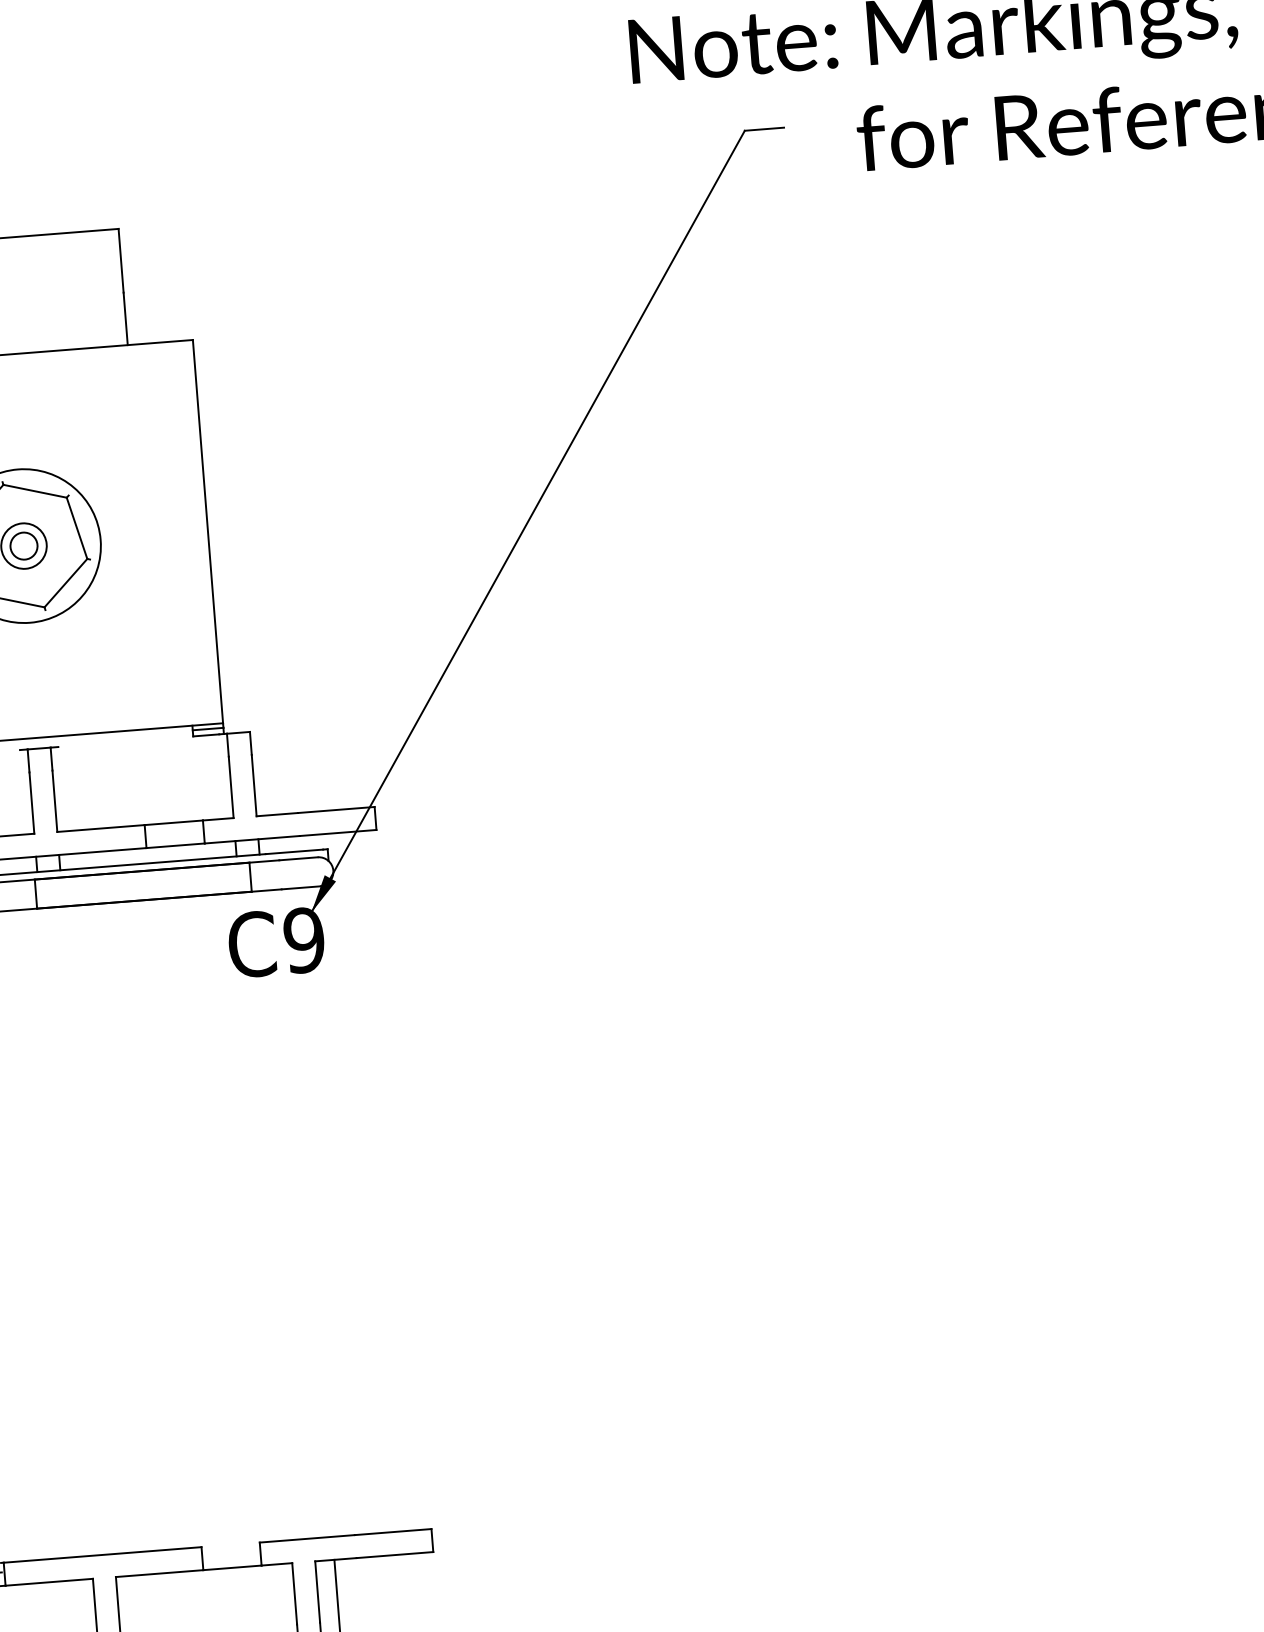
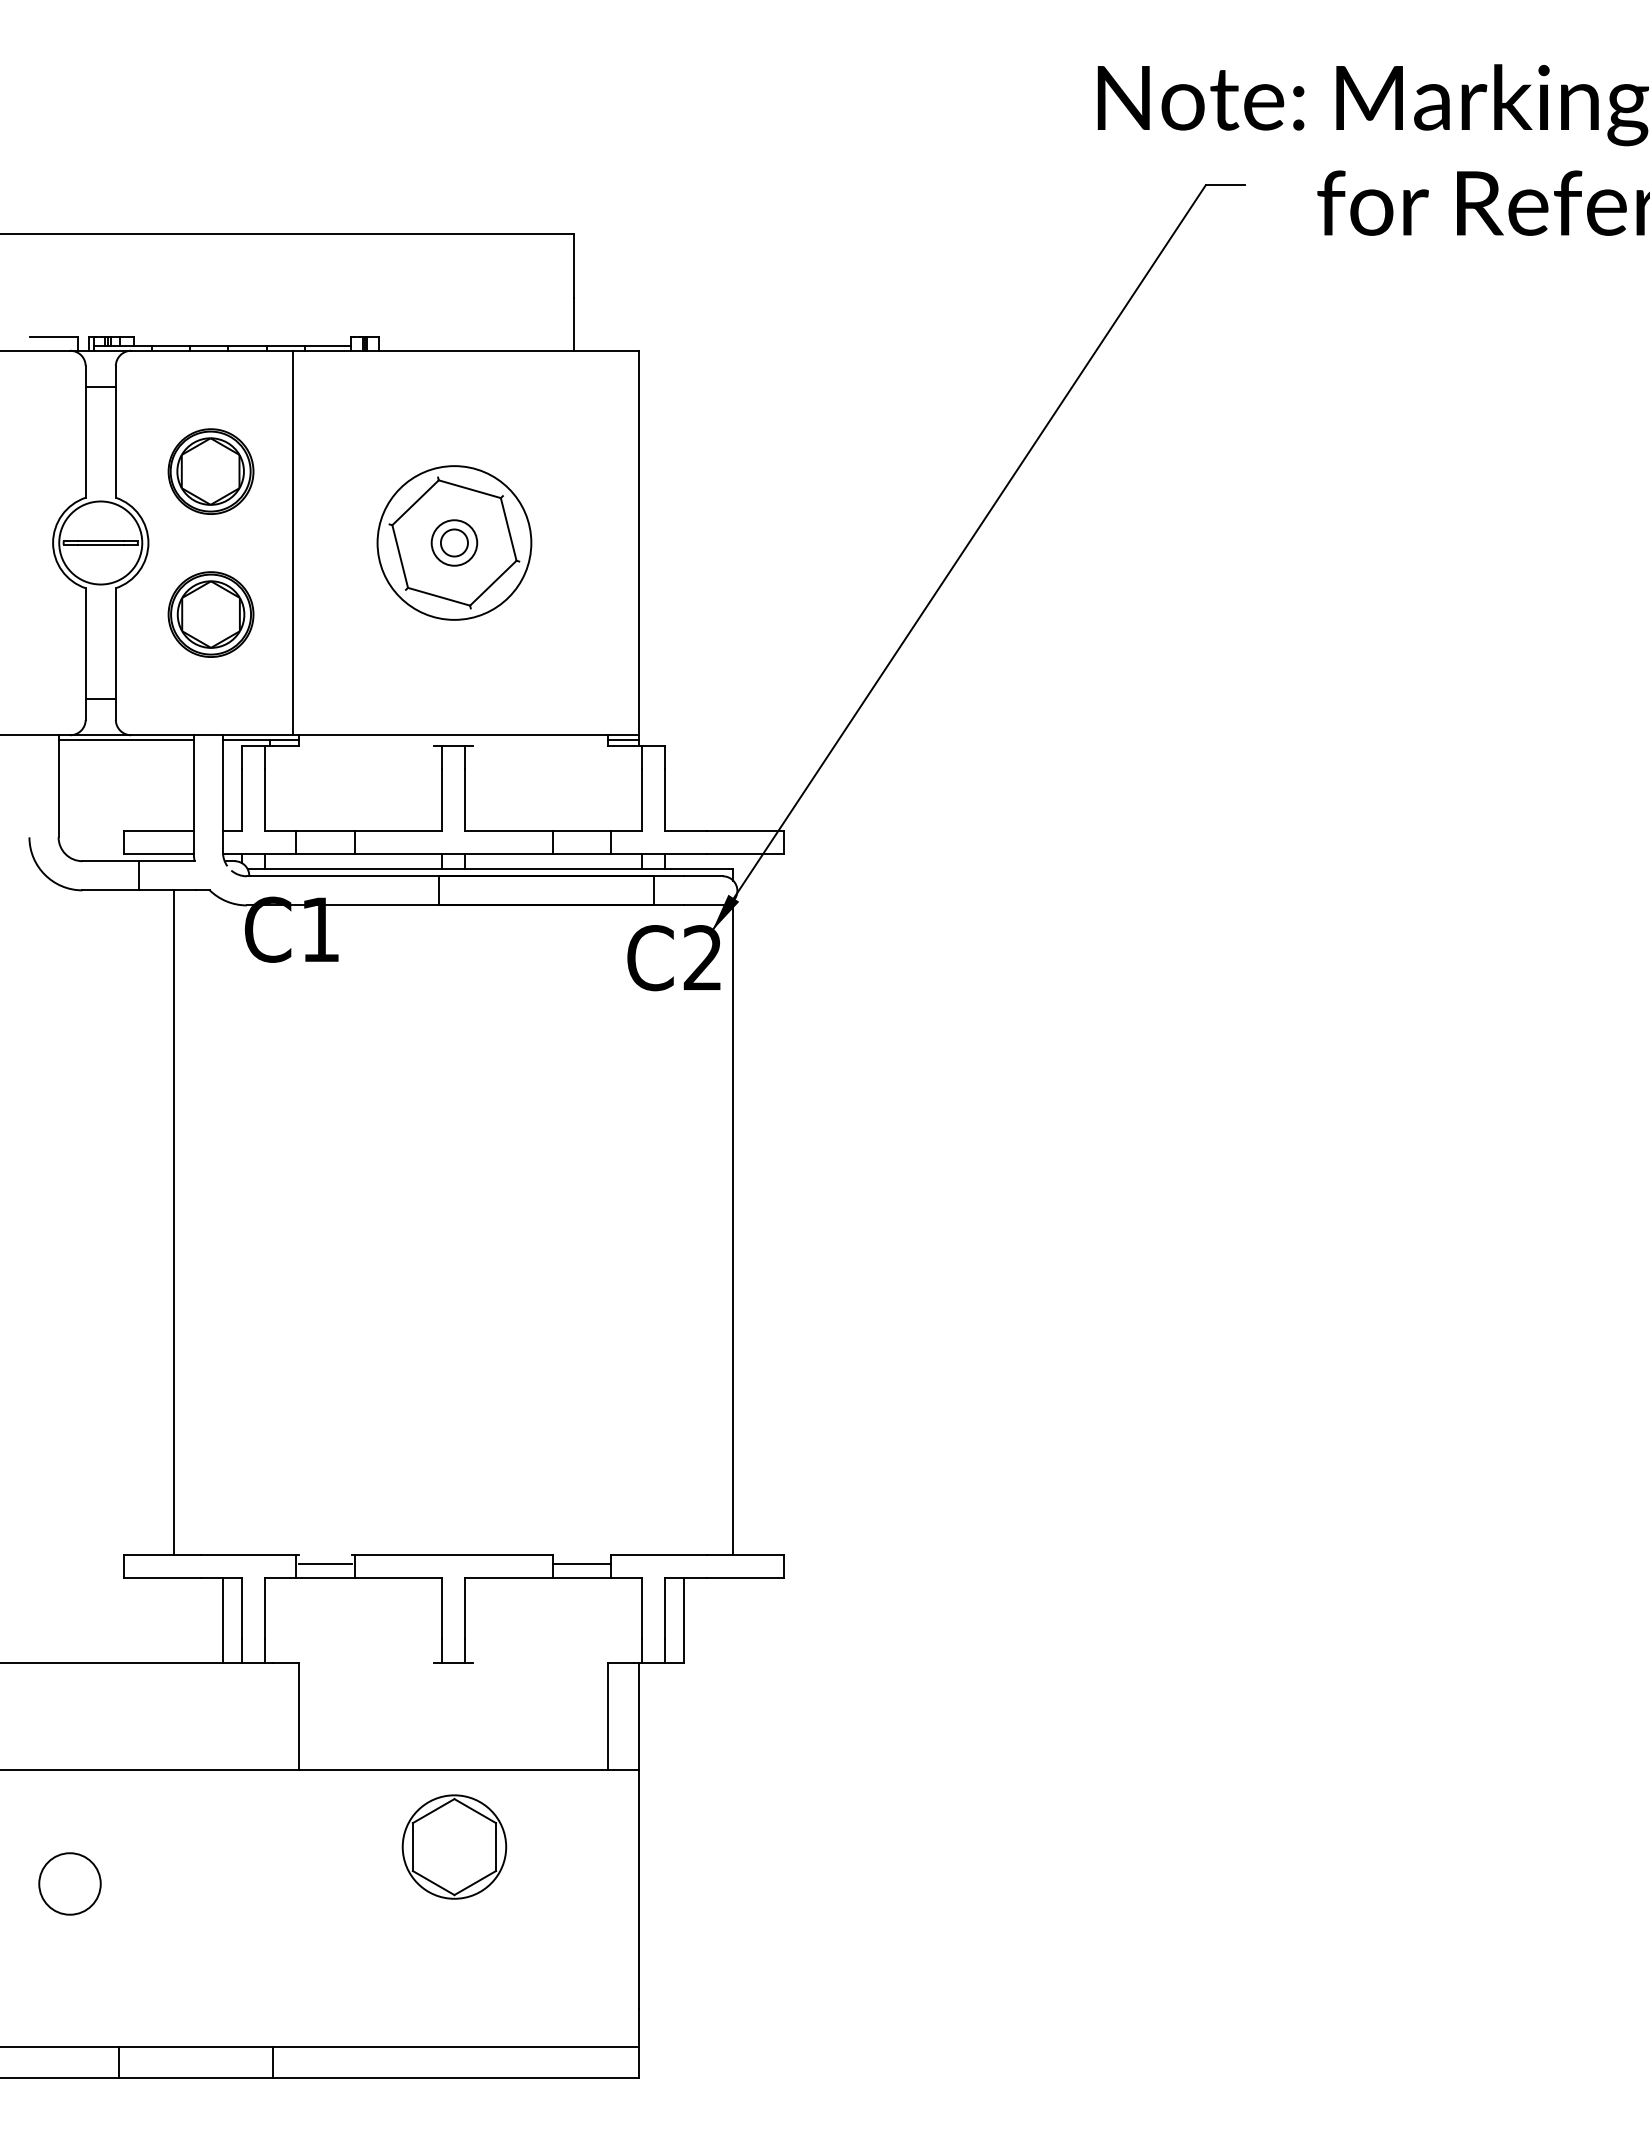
text: (303, 940) -> (702, 958), C9 -> C2
line: (355, 1206) -> (733, 1227), added
line: (230, 1554) -> (581, 1564), added

